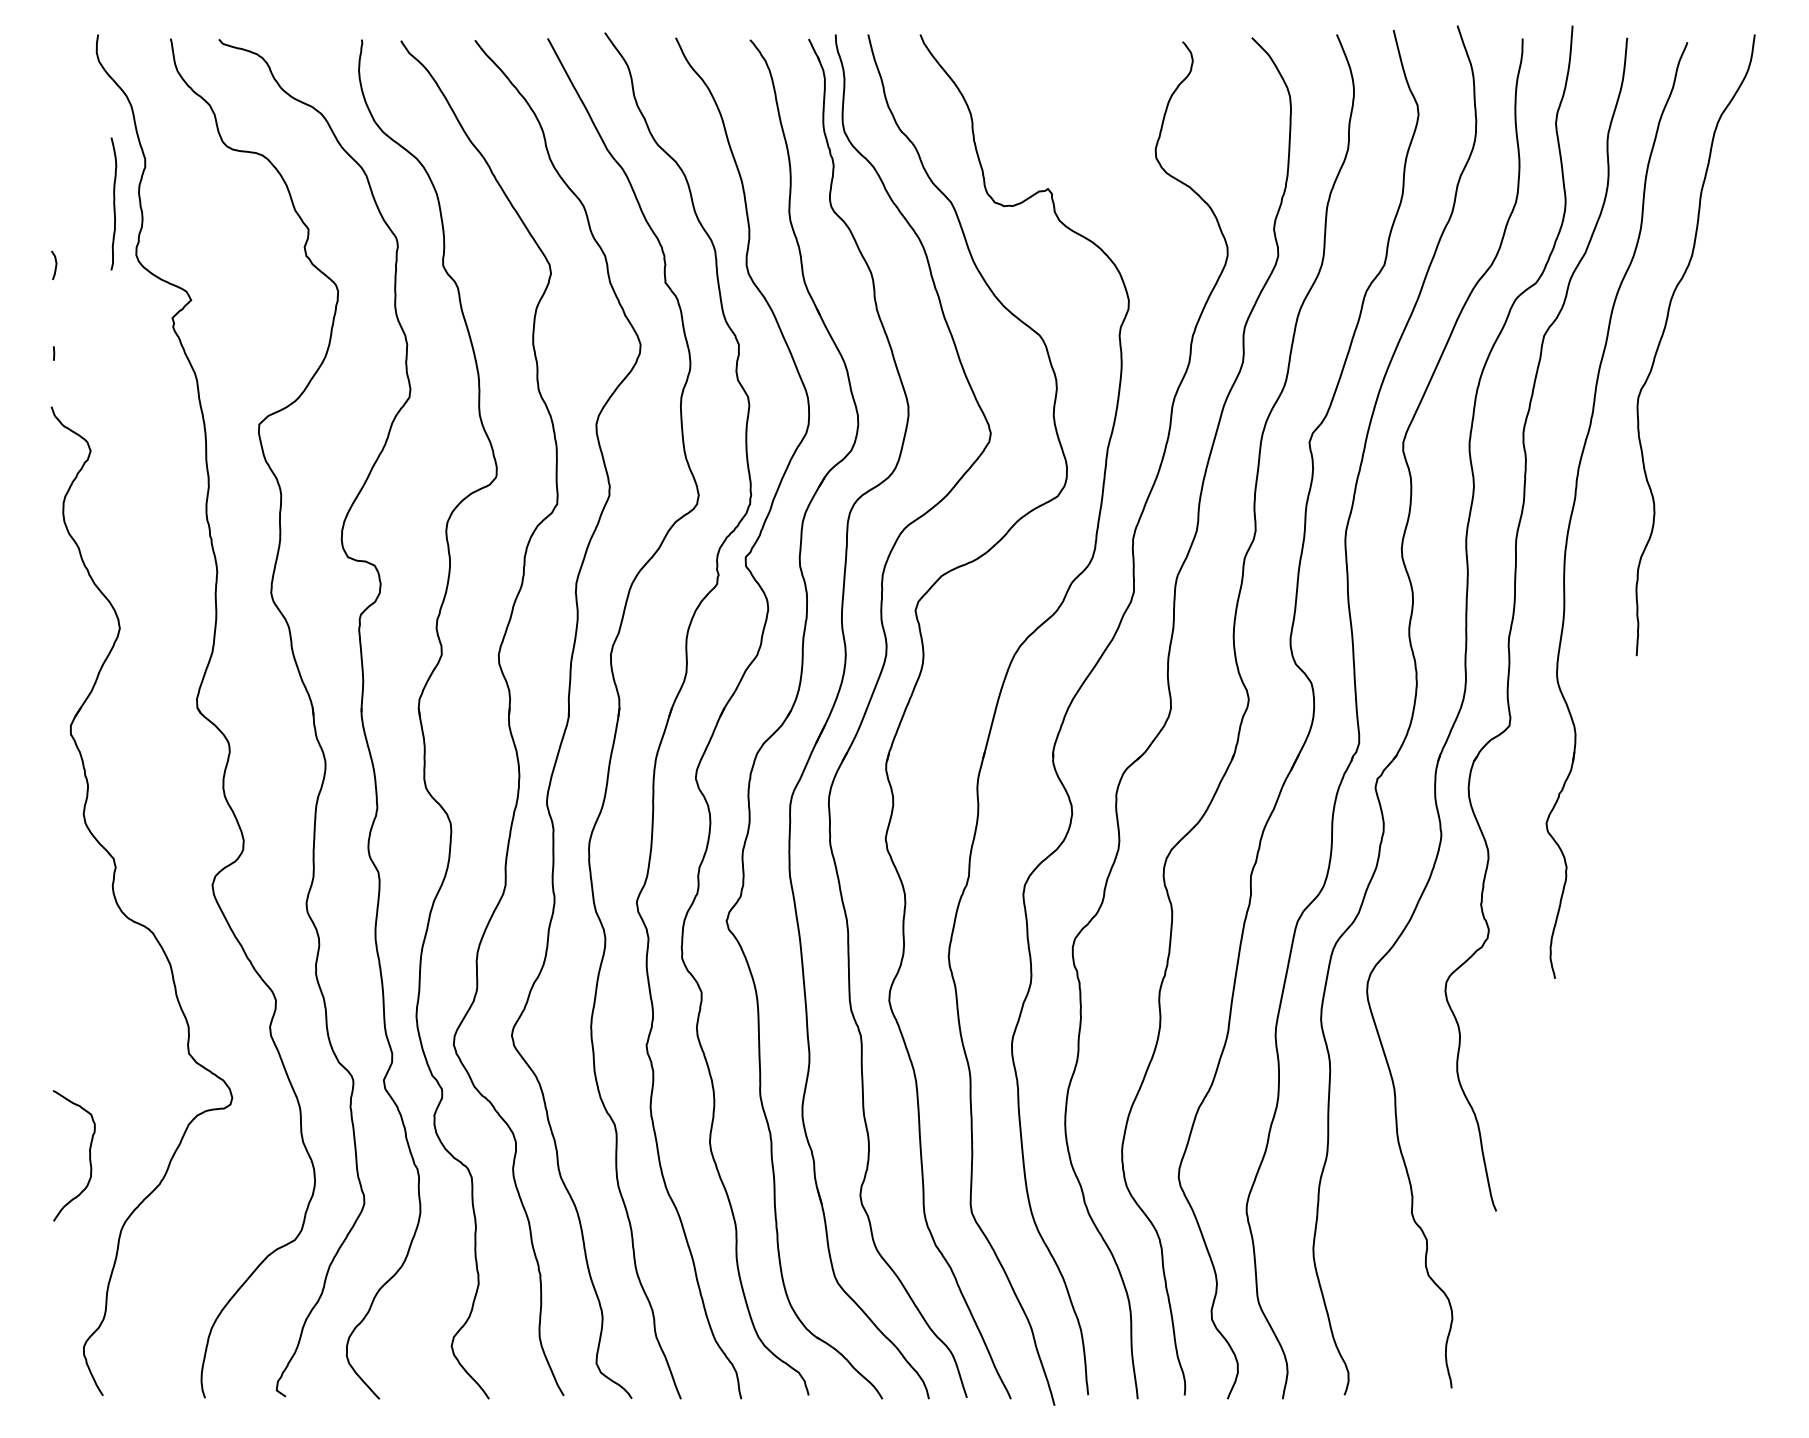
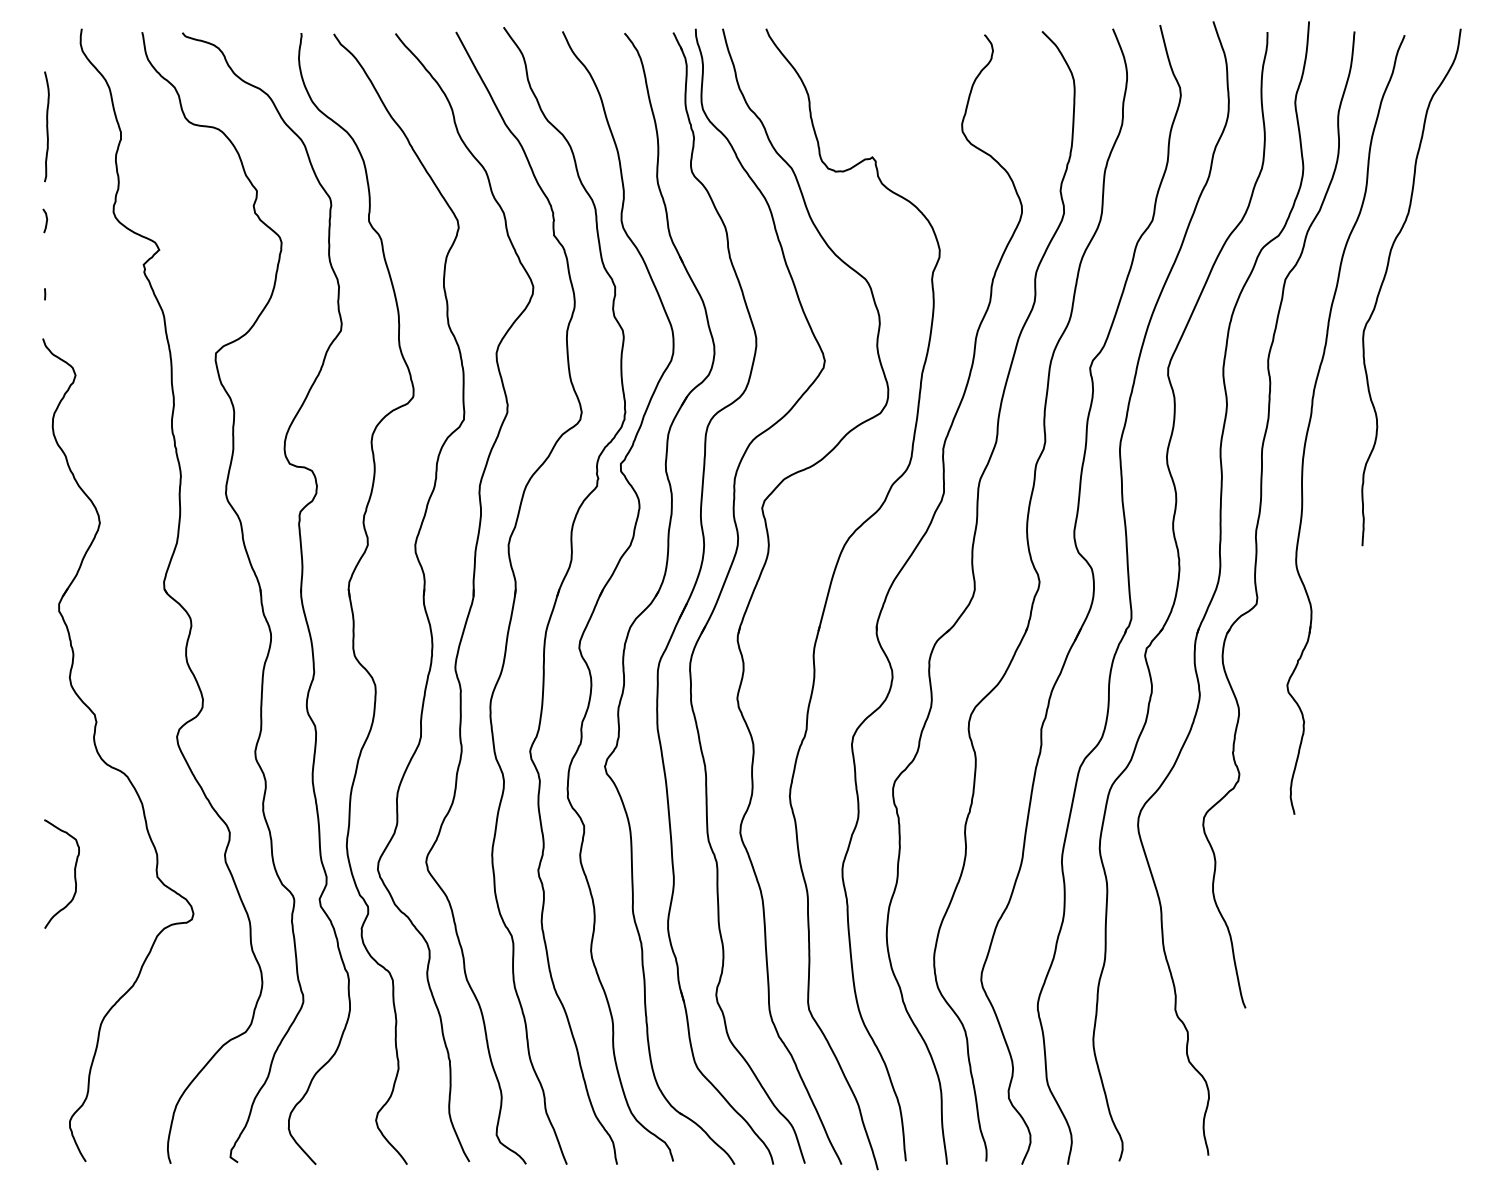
curve: (113, 203) -> (46, 126), moved
curve: (89, 1155) -> (74, 873), moved

